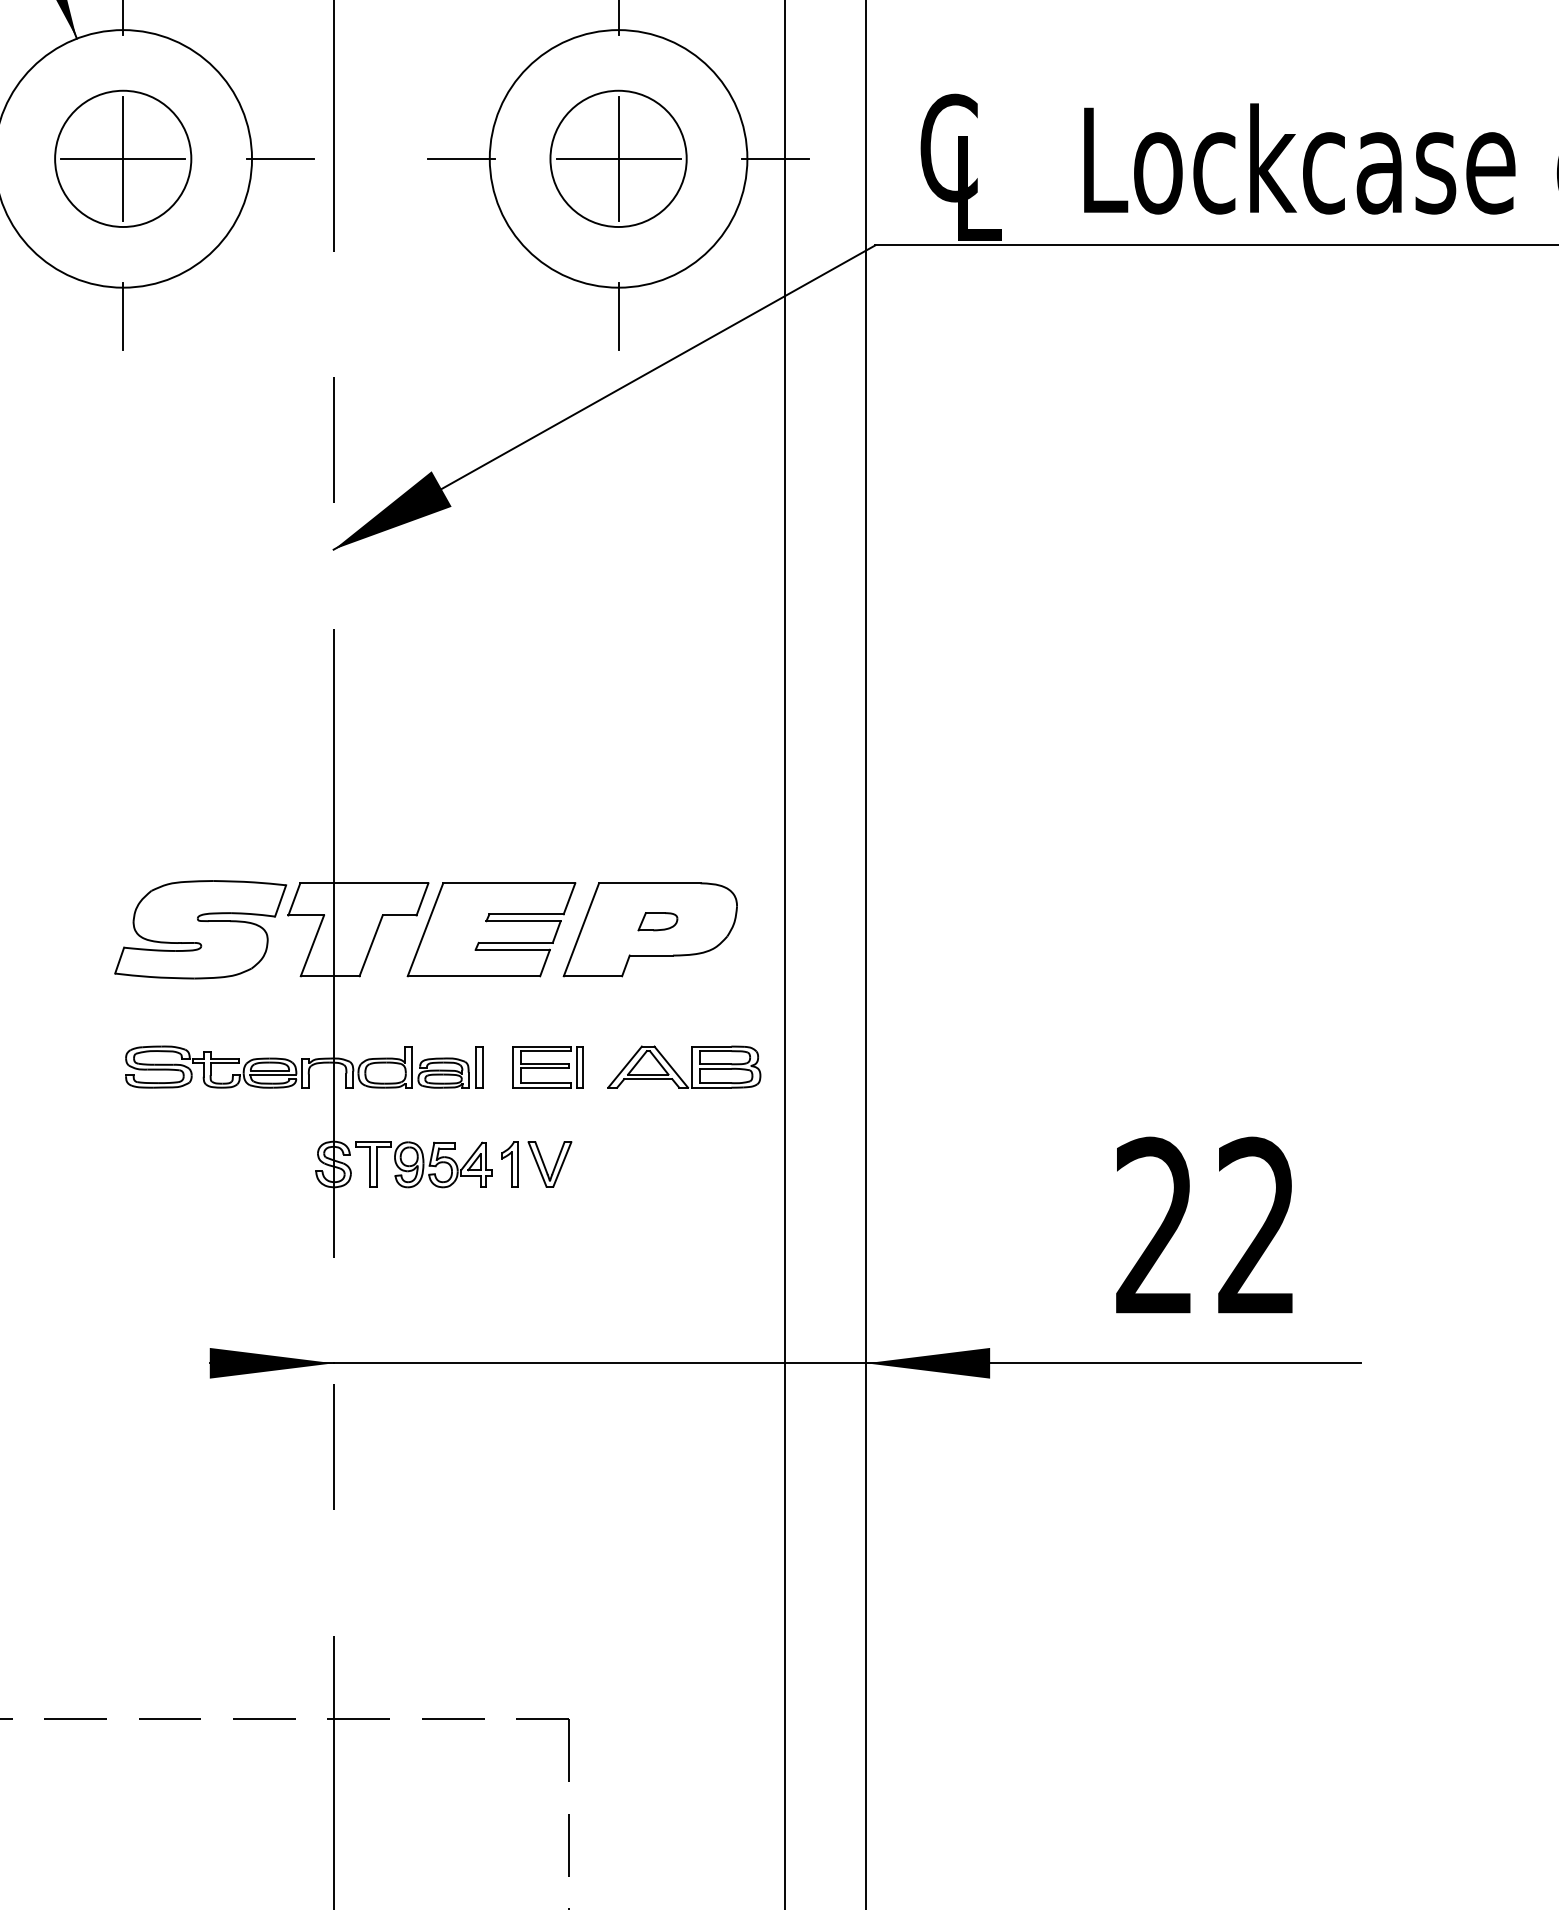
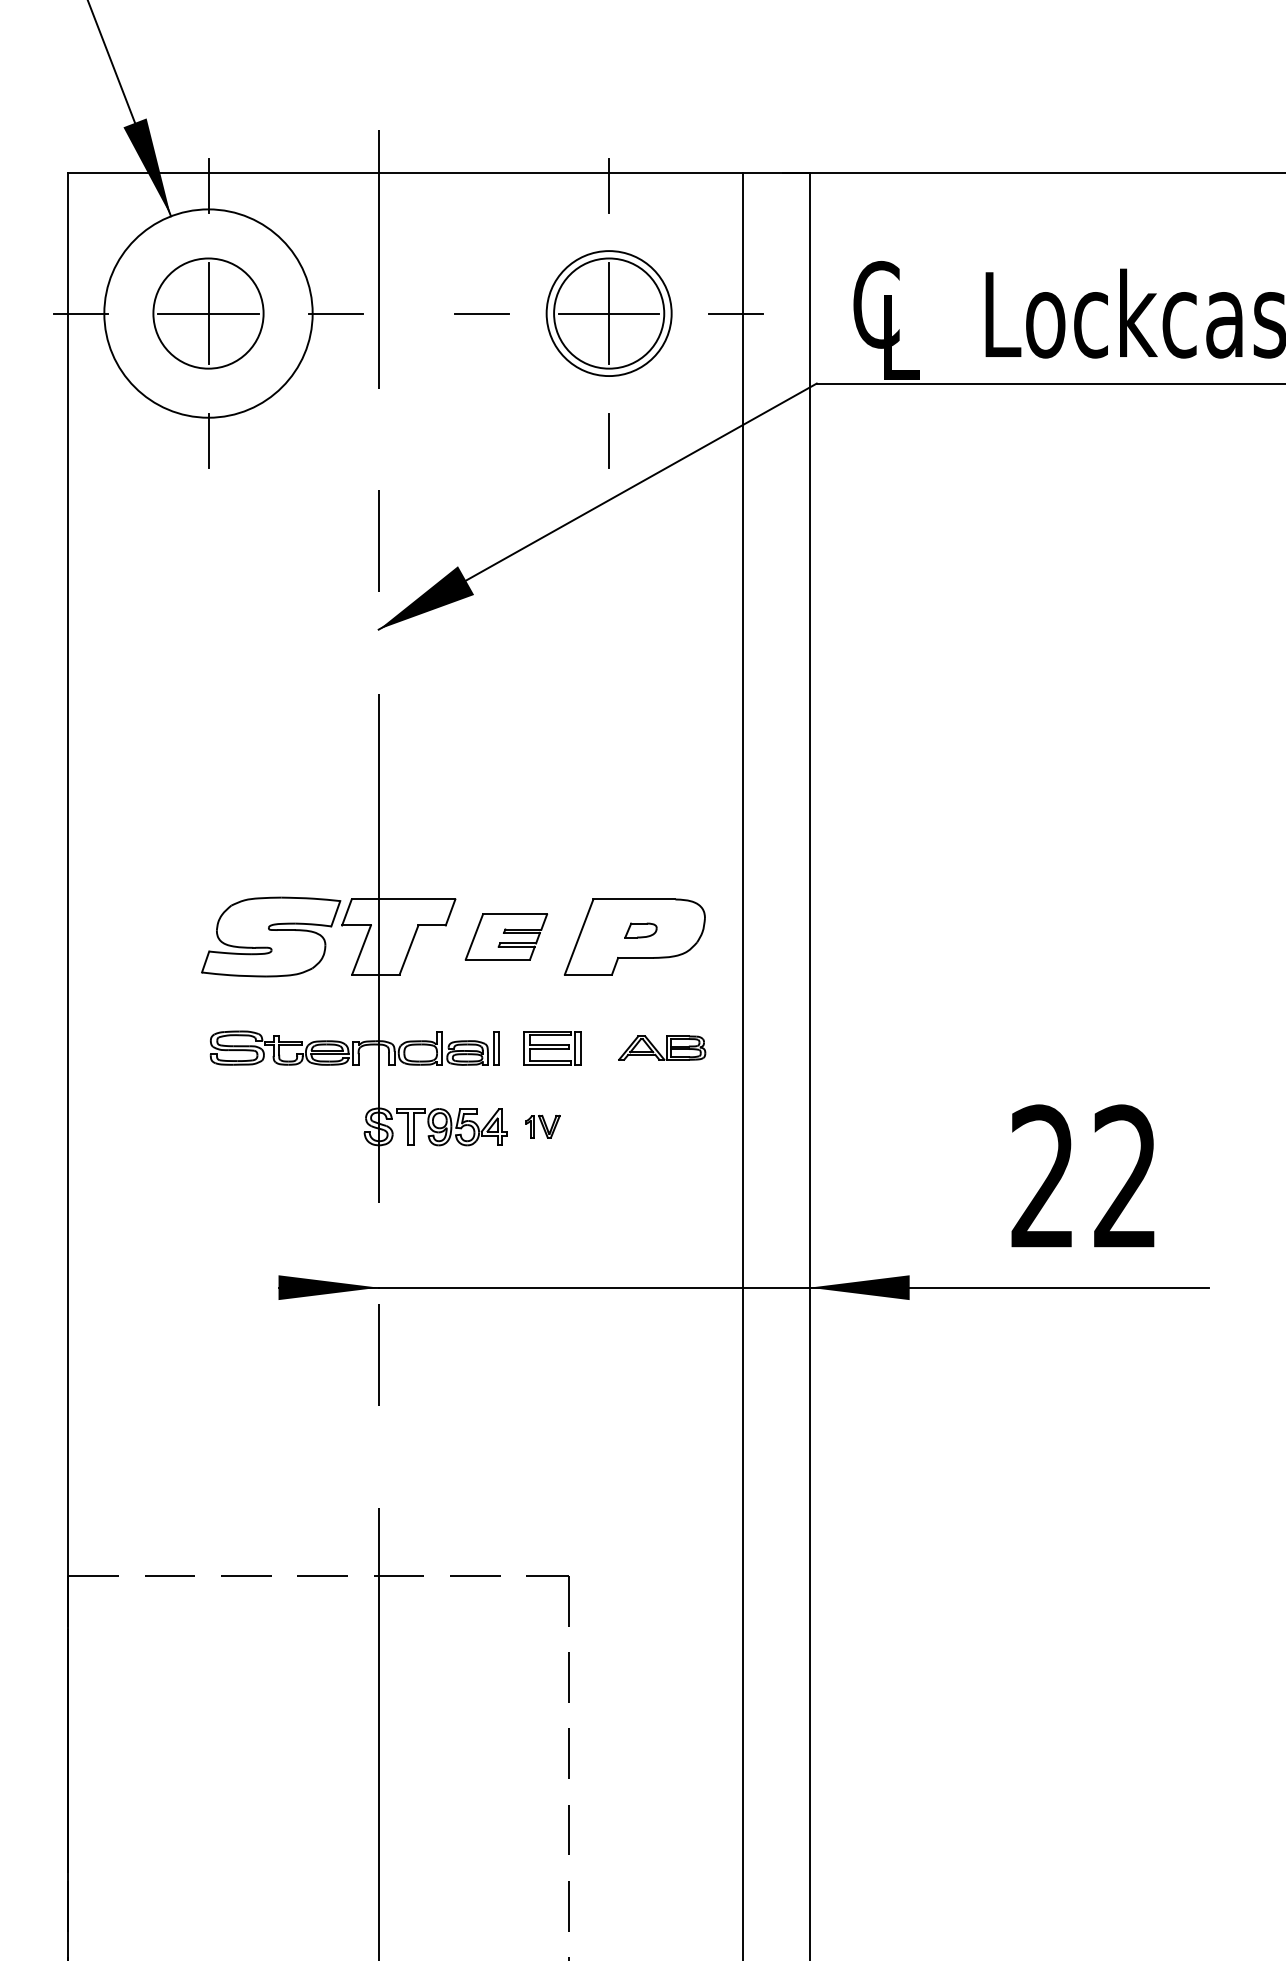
circle: (617, 158) -> (608, 313), size x0.6
part: (491, 929) -> (506, 936), size x0.6
part: (683, 1066) -> (661, 1047), size x0.7
part: (536, 1163) -> (542, 1126), size x0.6

